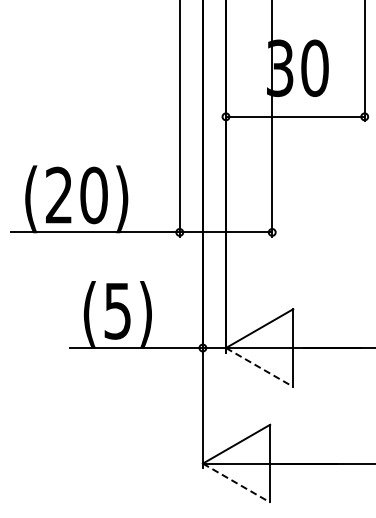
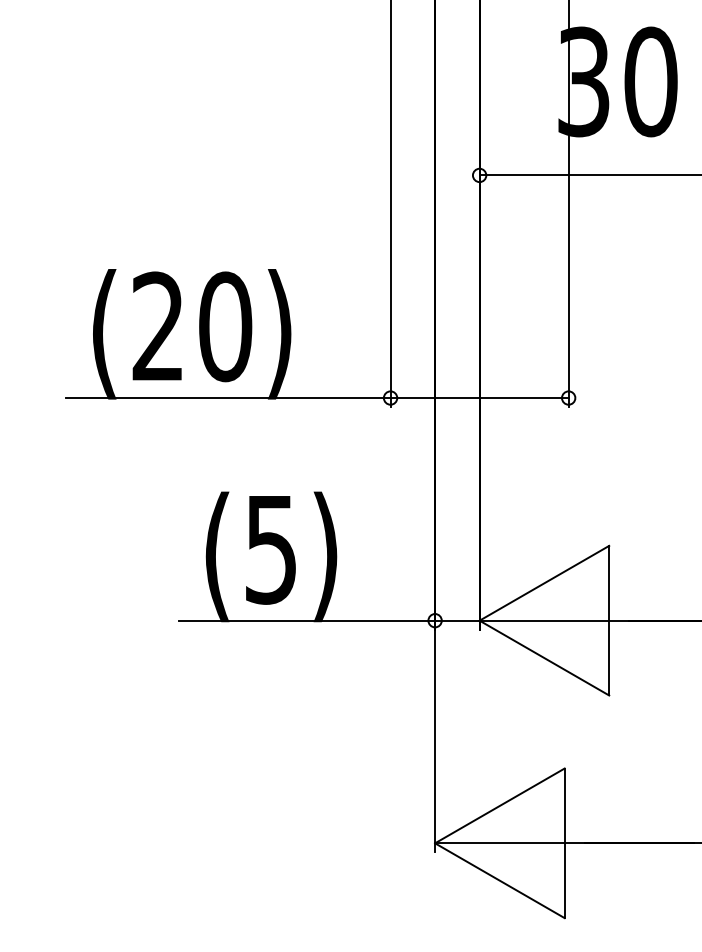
line: (259, 367) -> (544, 658), dashed -> solid
line: (236, 483) -> (499, 881), dashed -> solid

